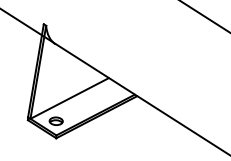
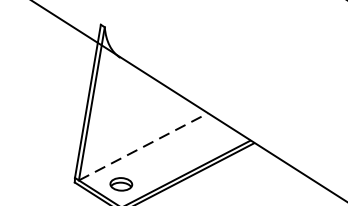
line: (70, 98) -> (144, 146), solid -> dashed

